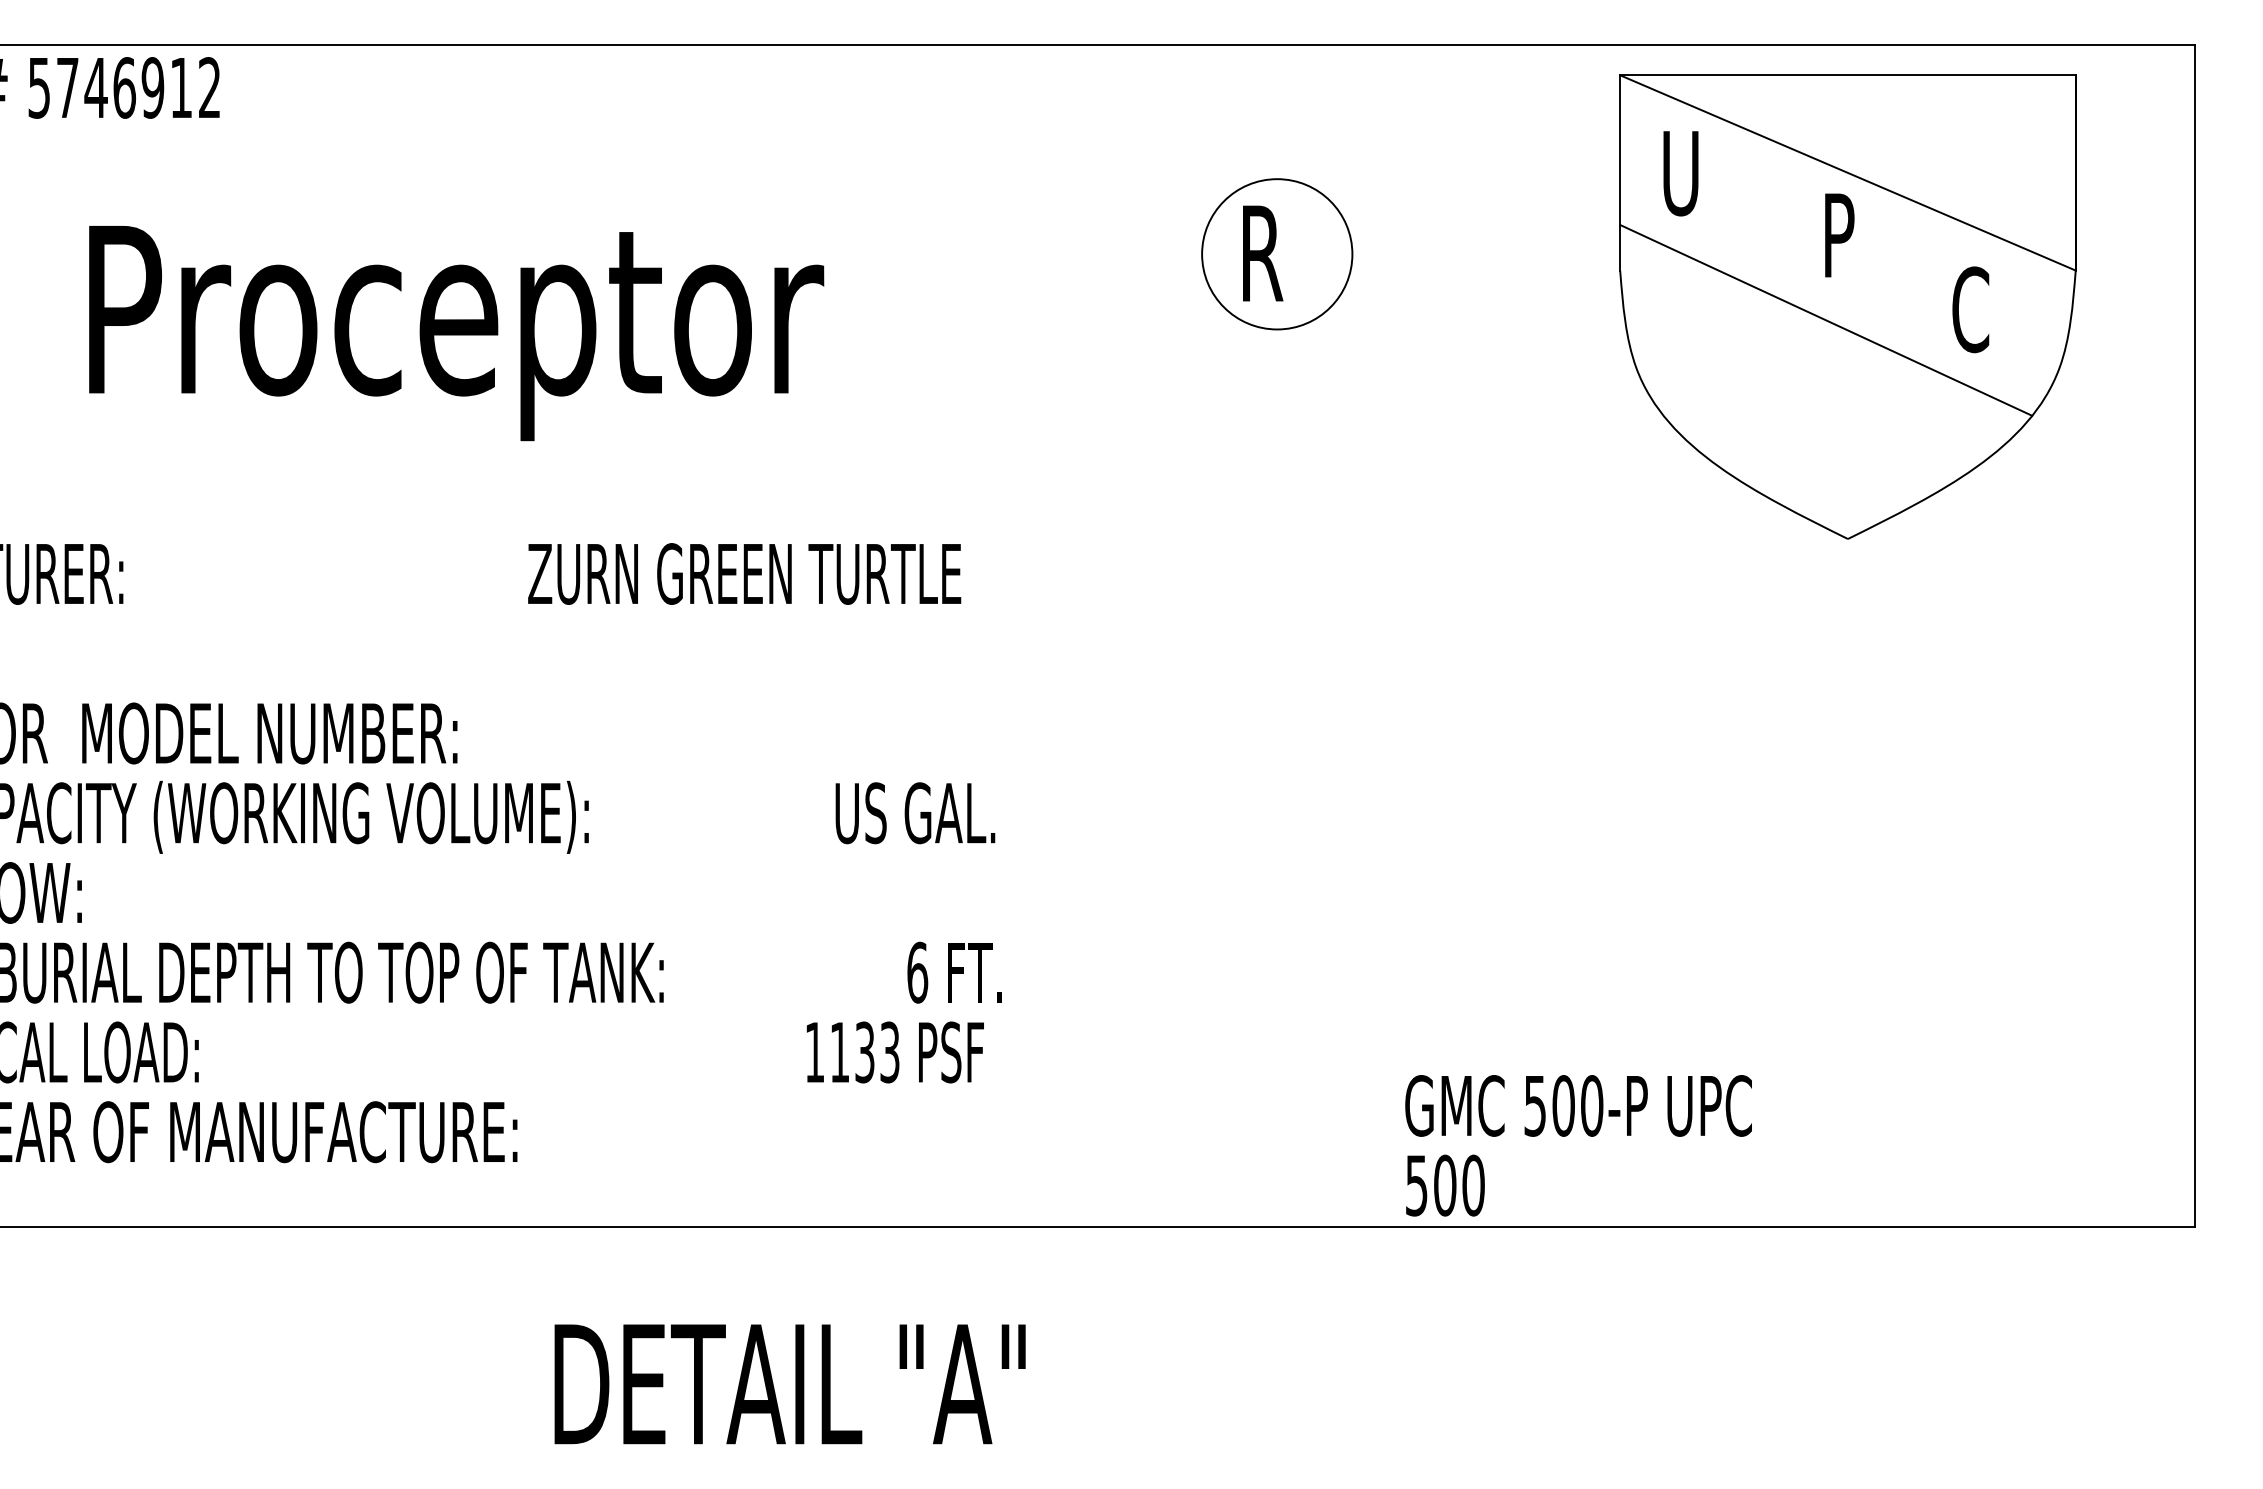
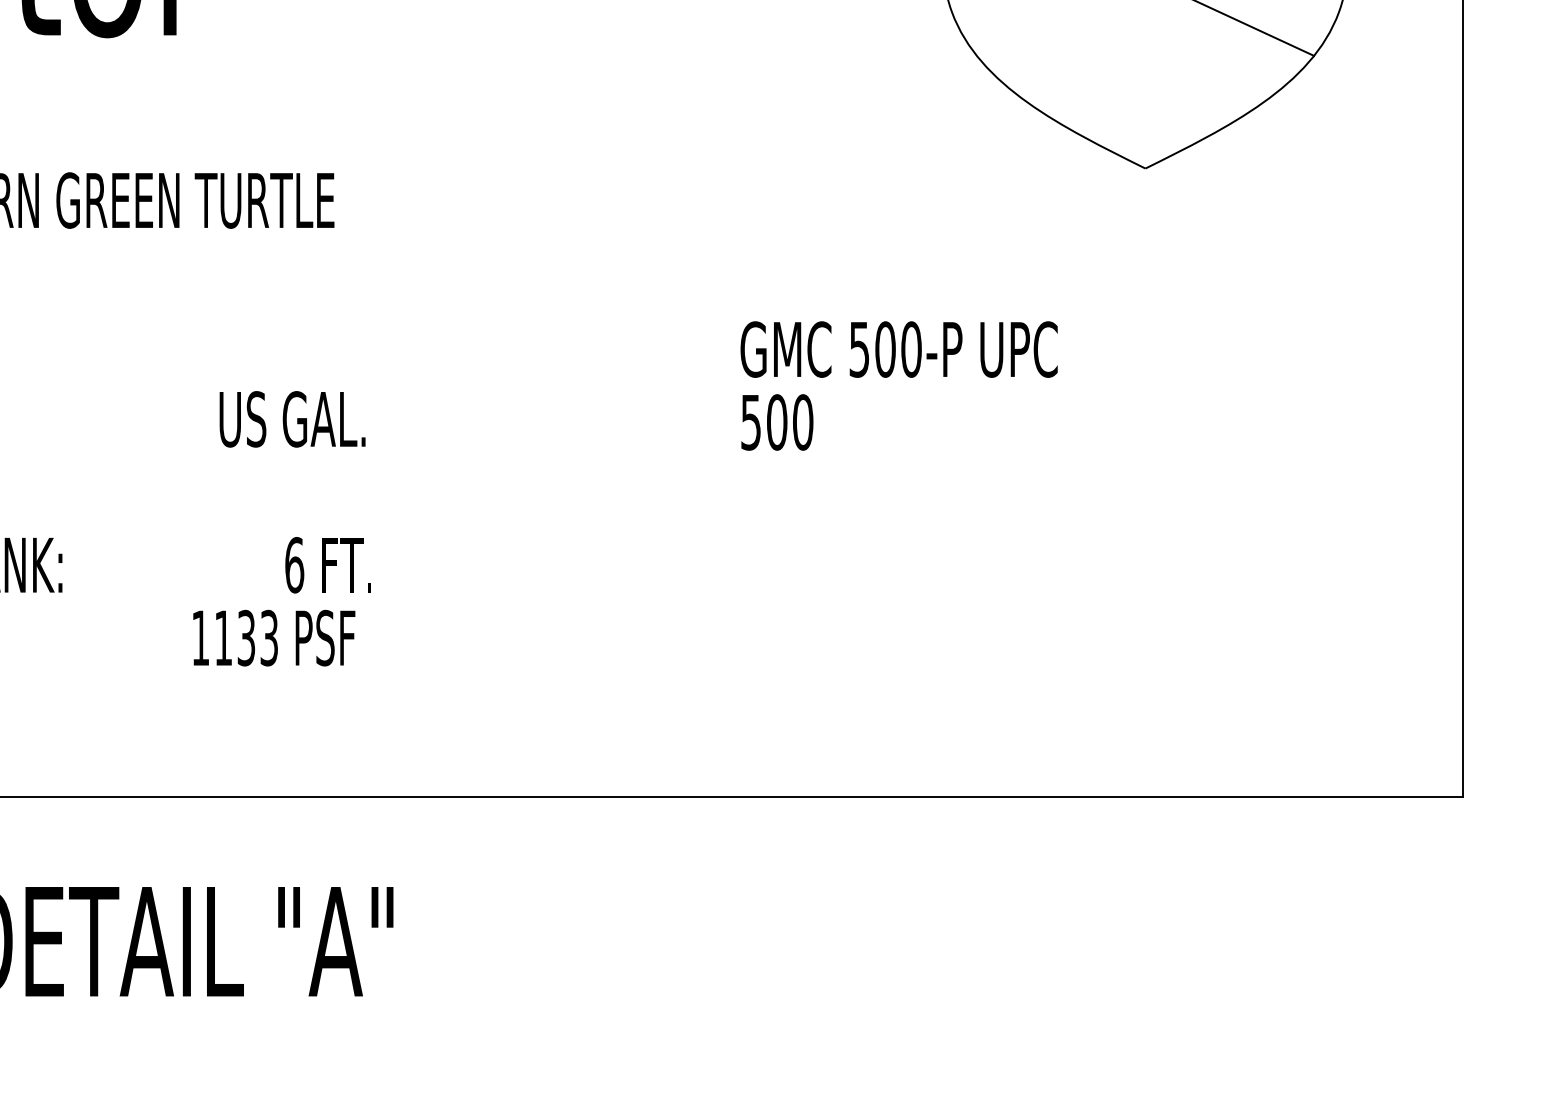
text: (1578, 1145) -> (899, 385), moved

